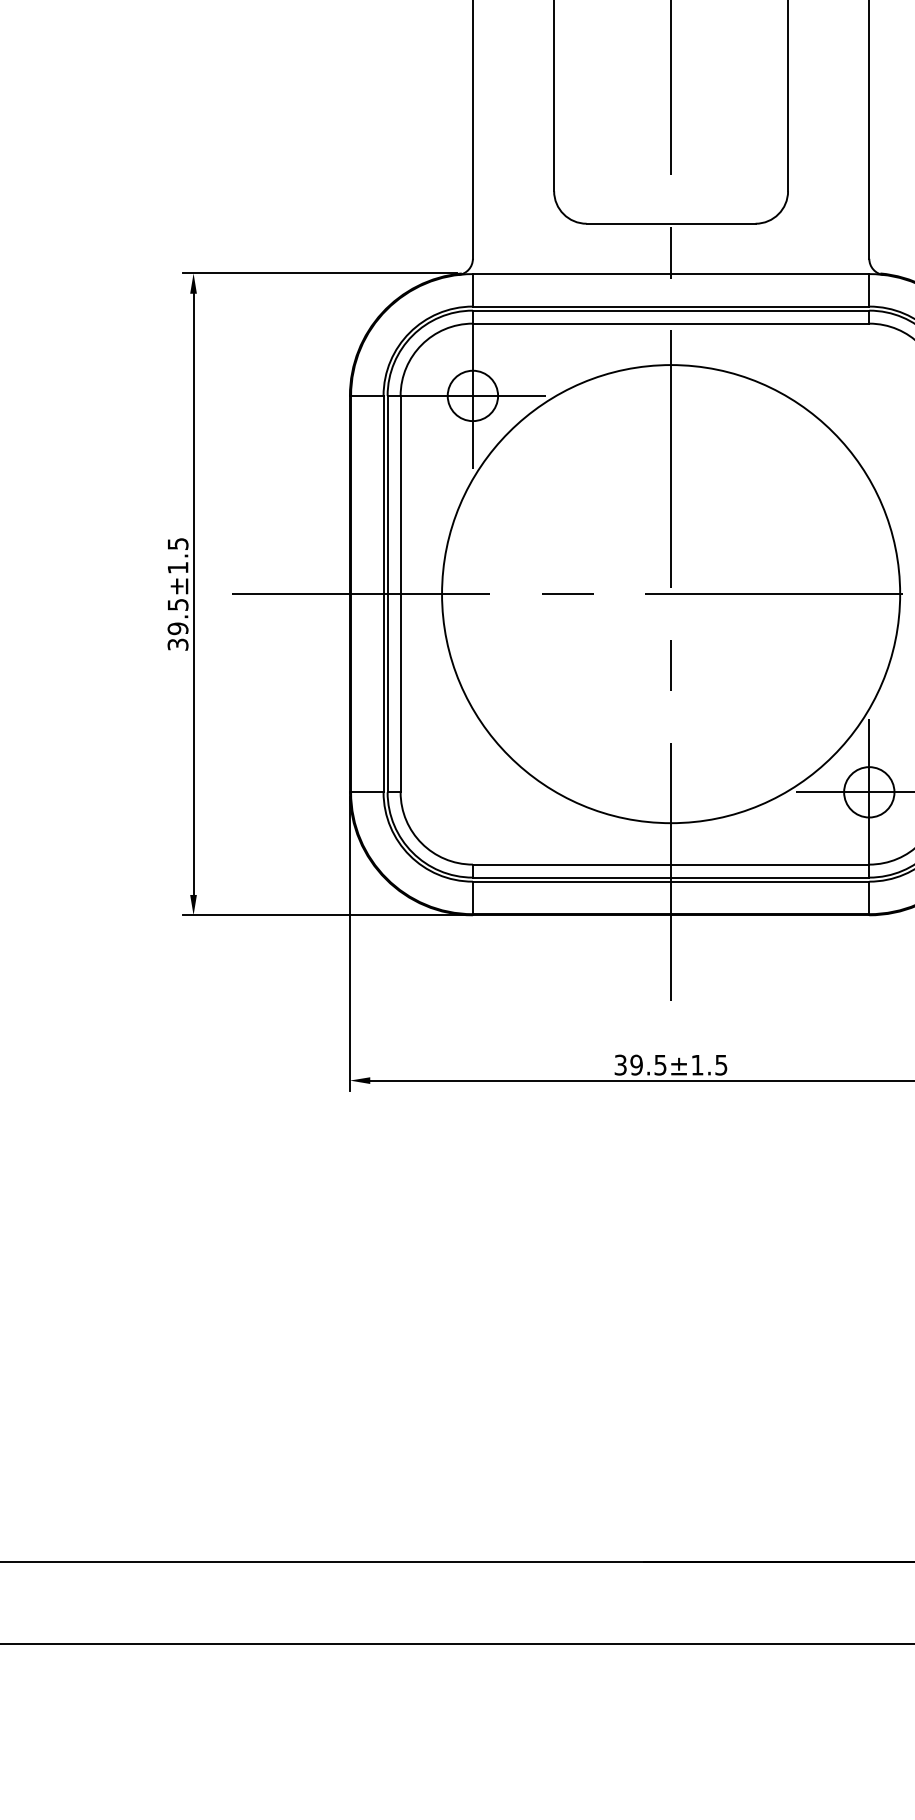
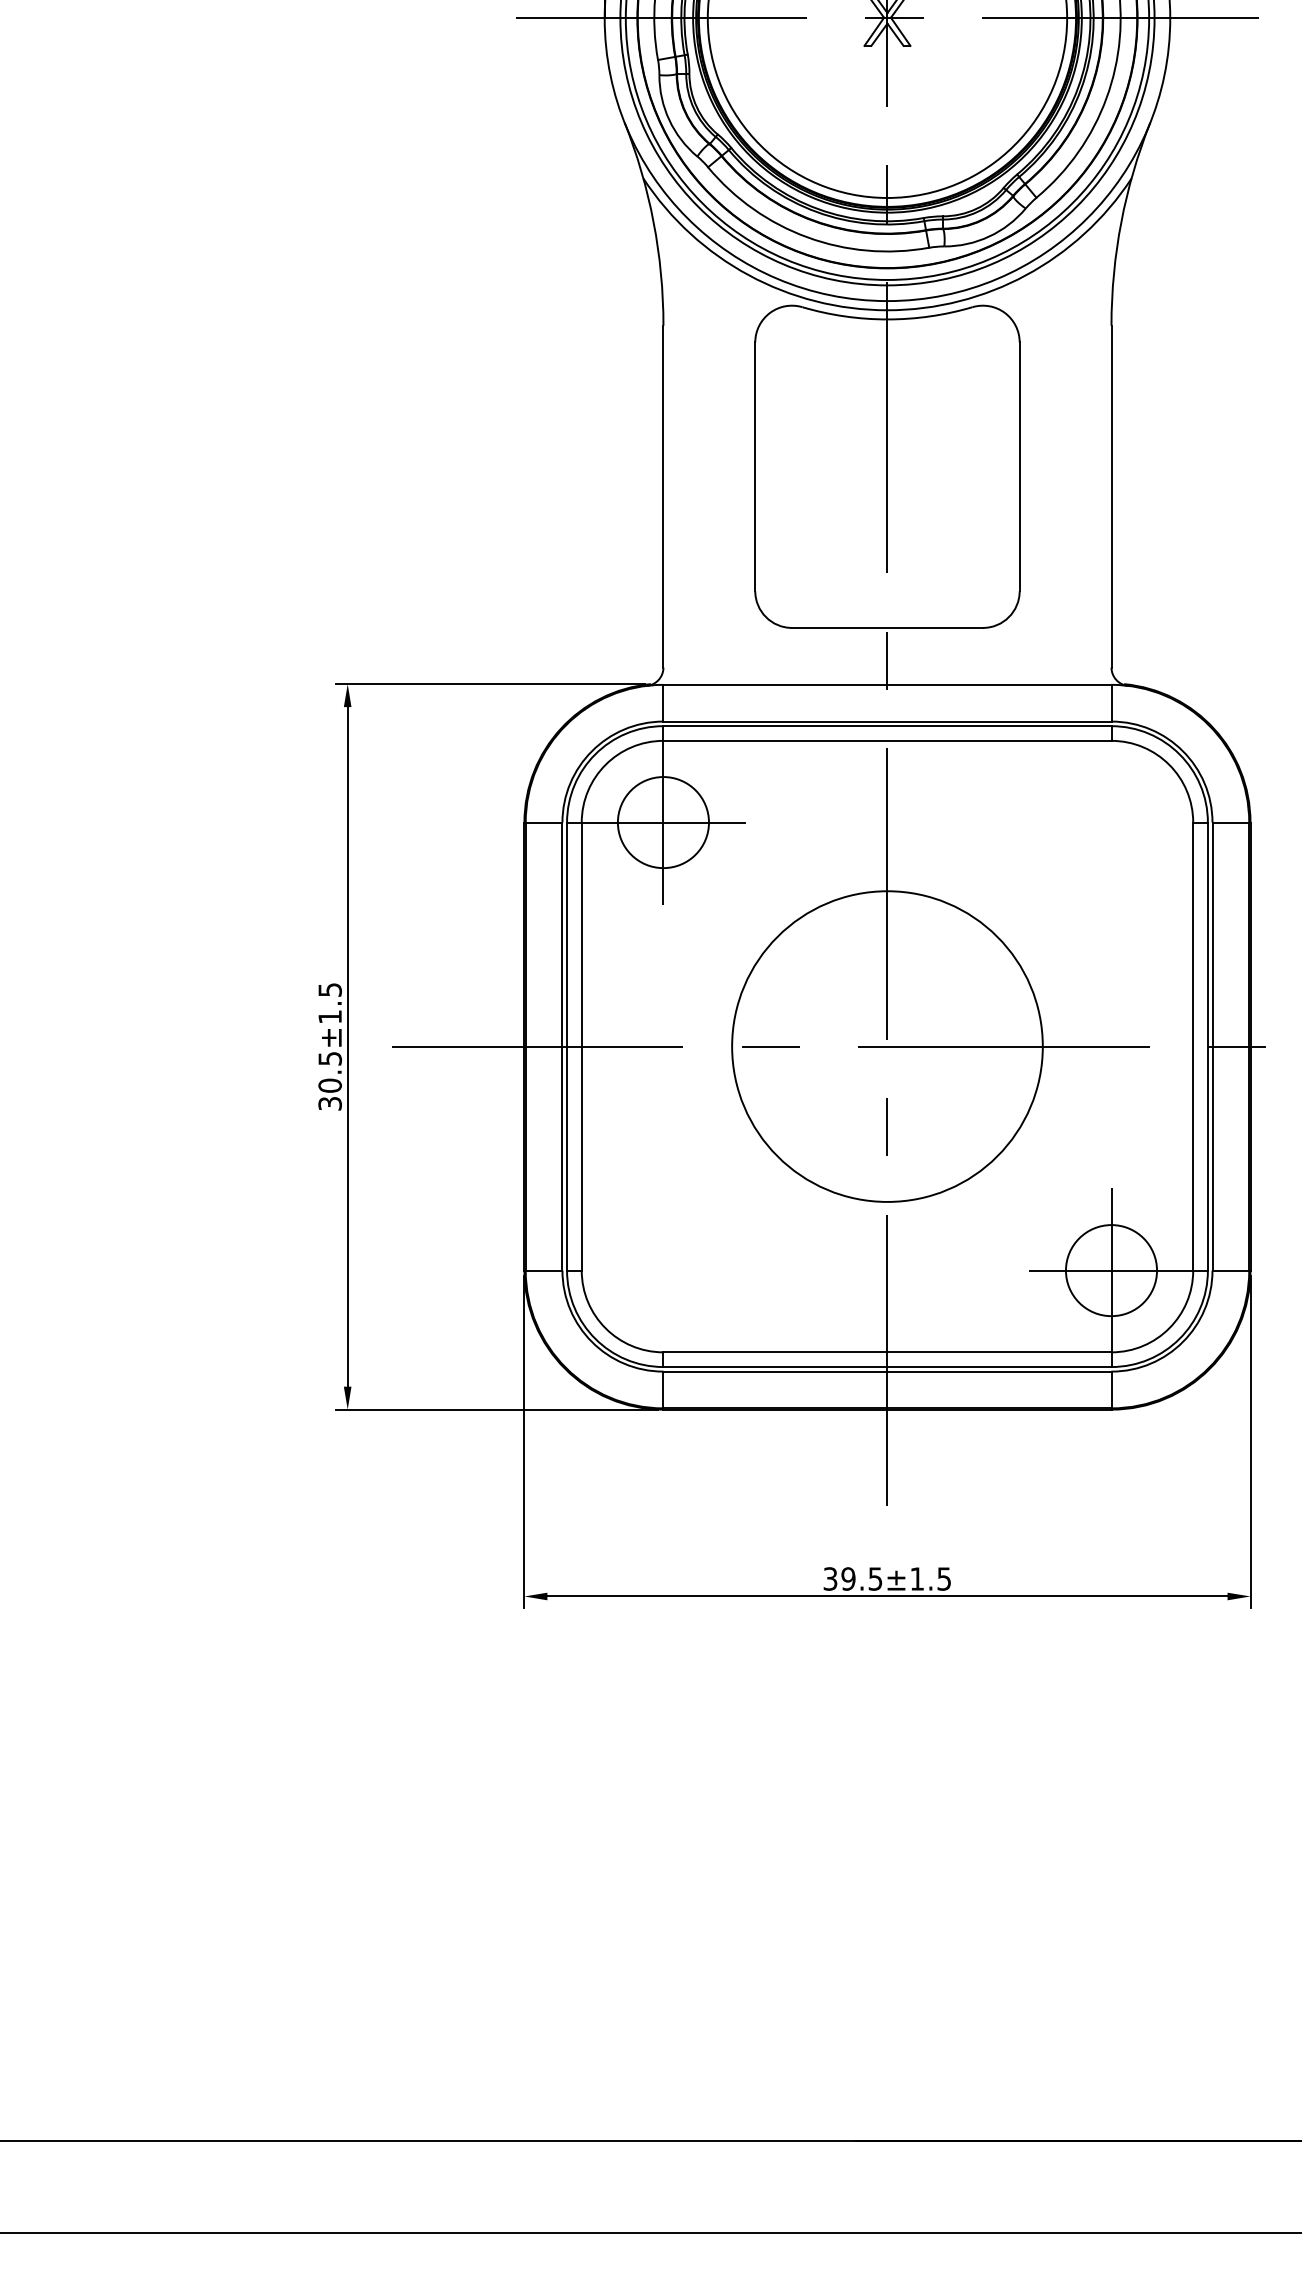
circle: (472, 395) -> (662, 822), size x1.6
circle: (671, 594) -> (887, 1046), size x0.6
text: (177, 628) -> (329, 1085), 39.5±1.5 -> 30.5±1.5
circle: (869, 792) -> (1111, 1270), size x1.6

